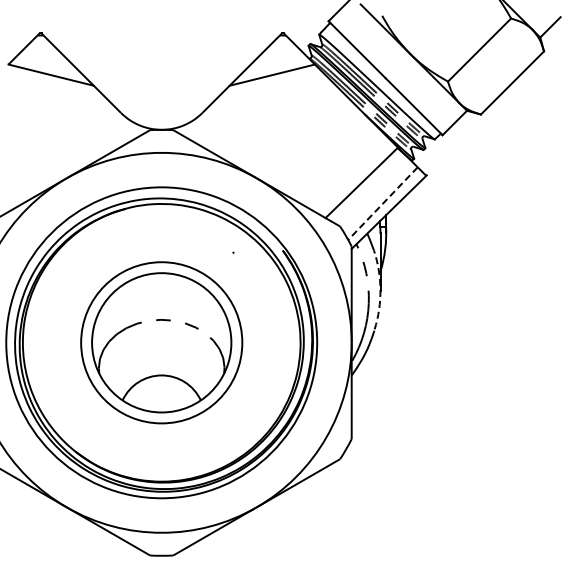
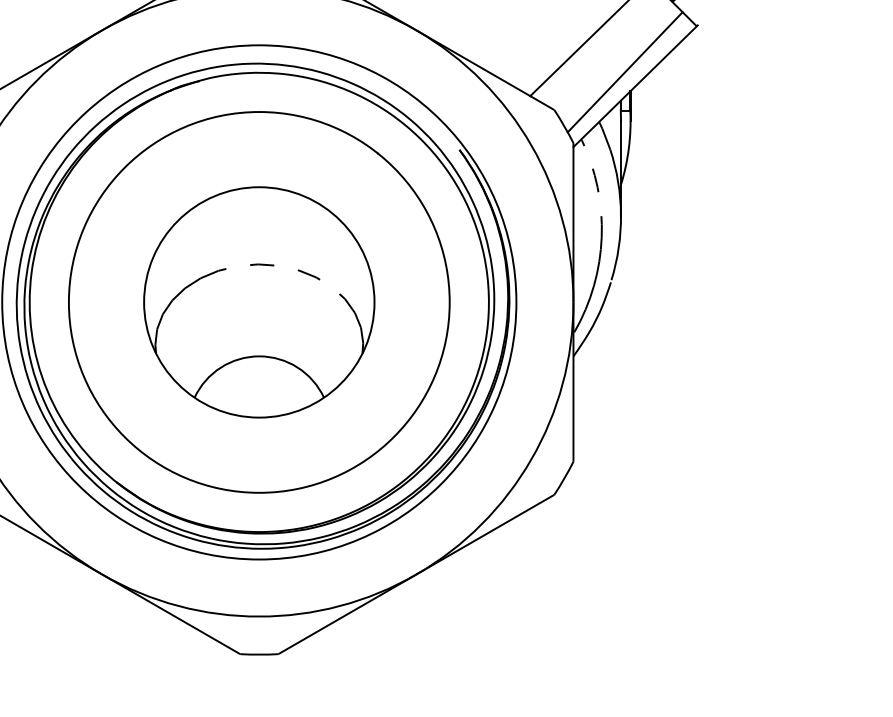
line: (382, 204) -> (624, 73), dashed -> solid
arc: (380, 289) -> (621, 214), dashed -> solid
circle: (161, 342) -> (258, 301), size x1.43

